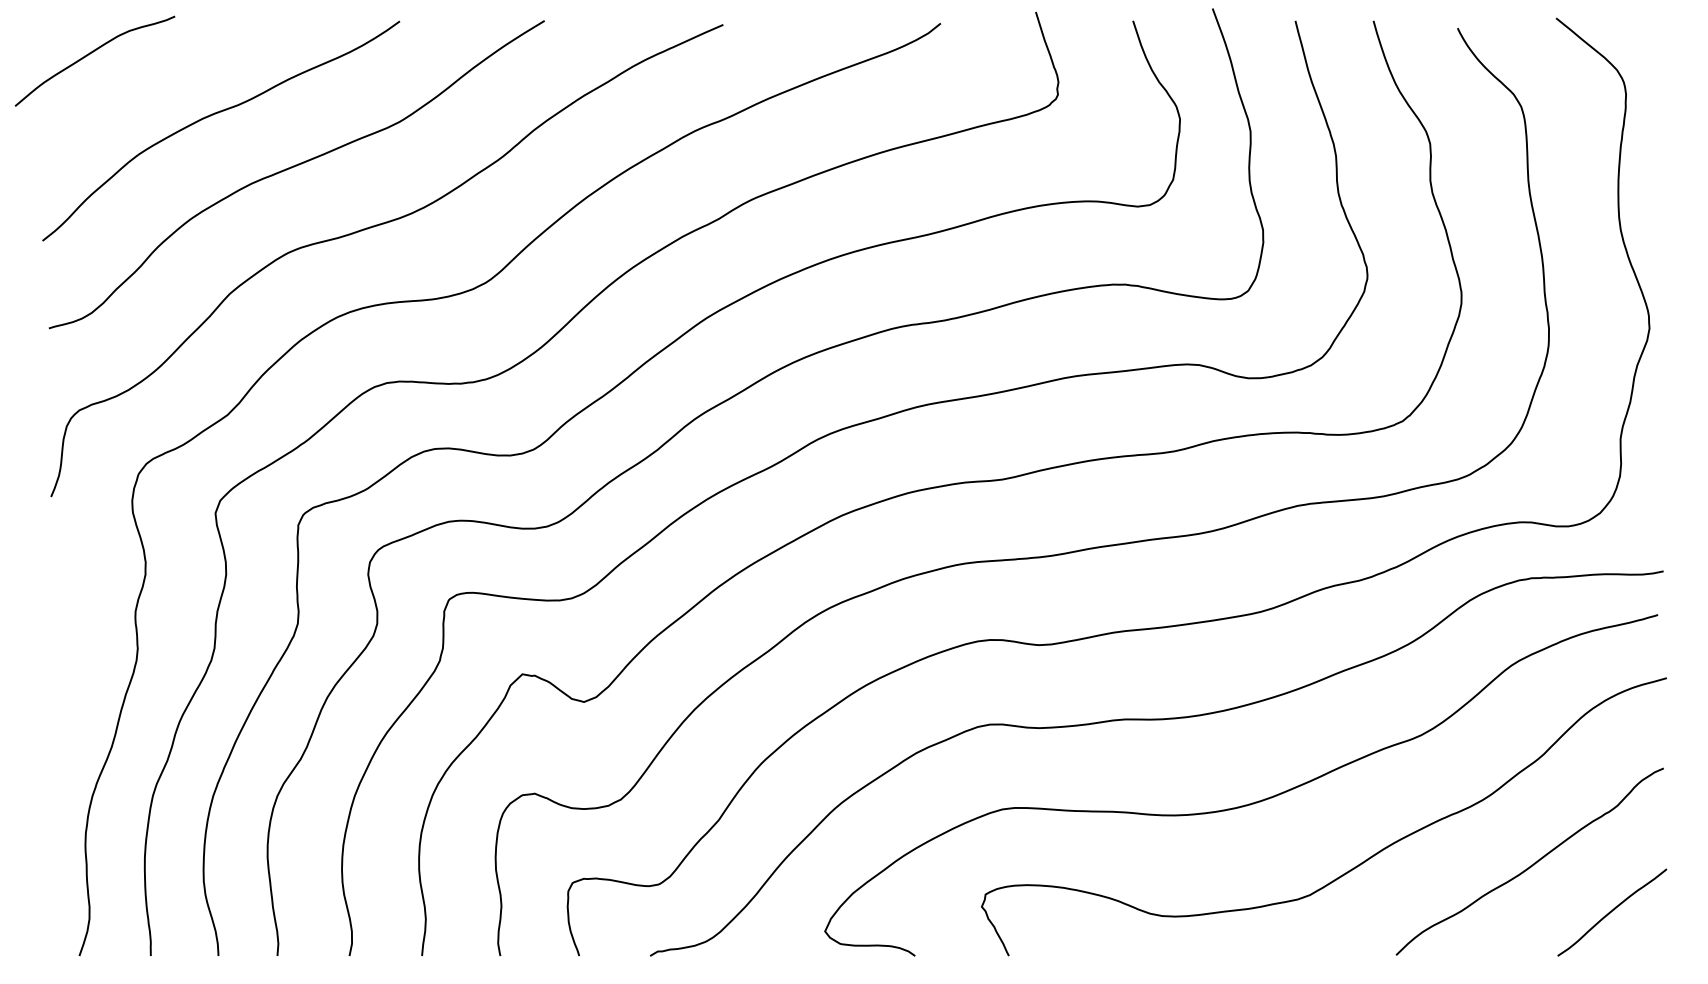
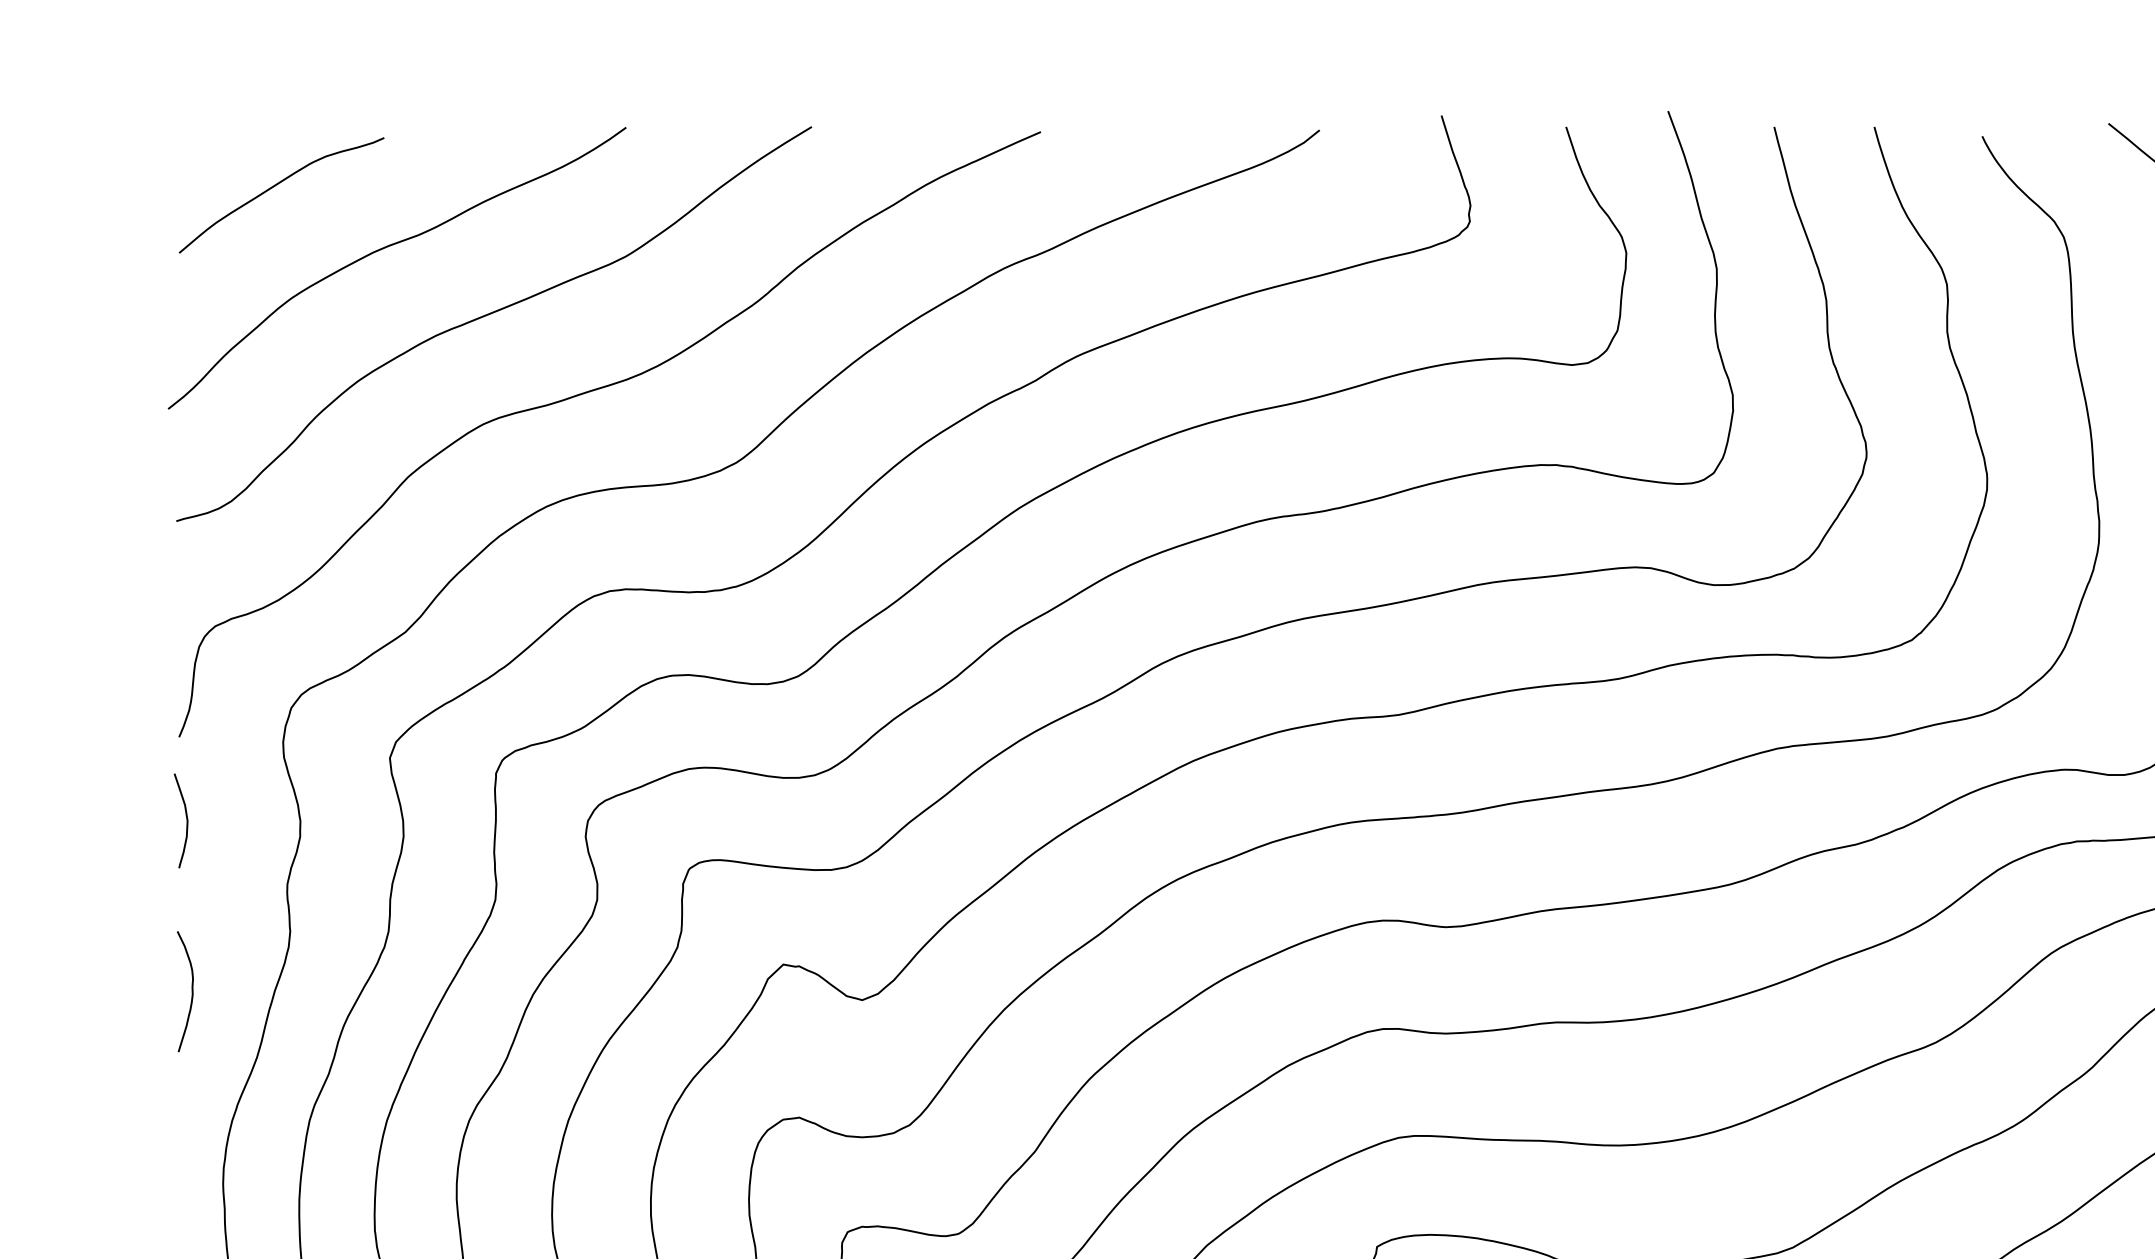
curve: (90, 54) -> (275, 186), moved
curve: (56, 562) -> (186, 821), added
curve: (60, 695) -> (191, 991), added

